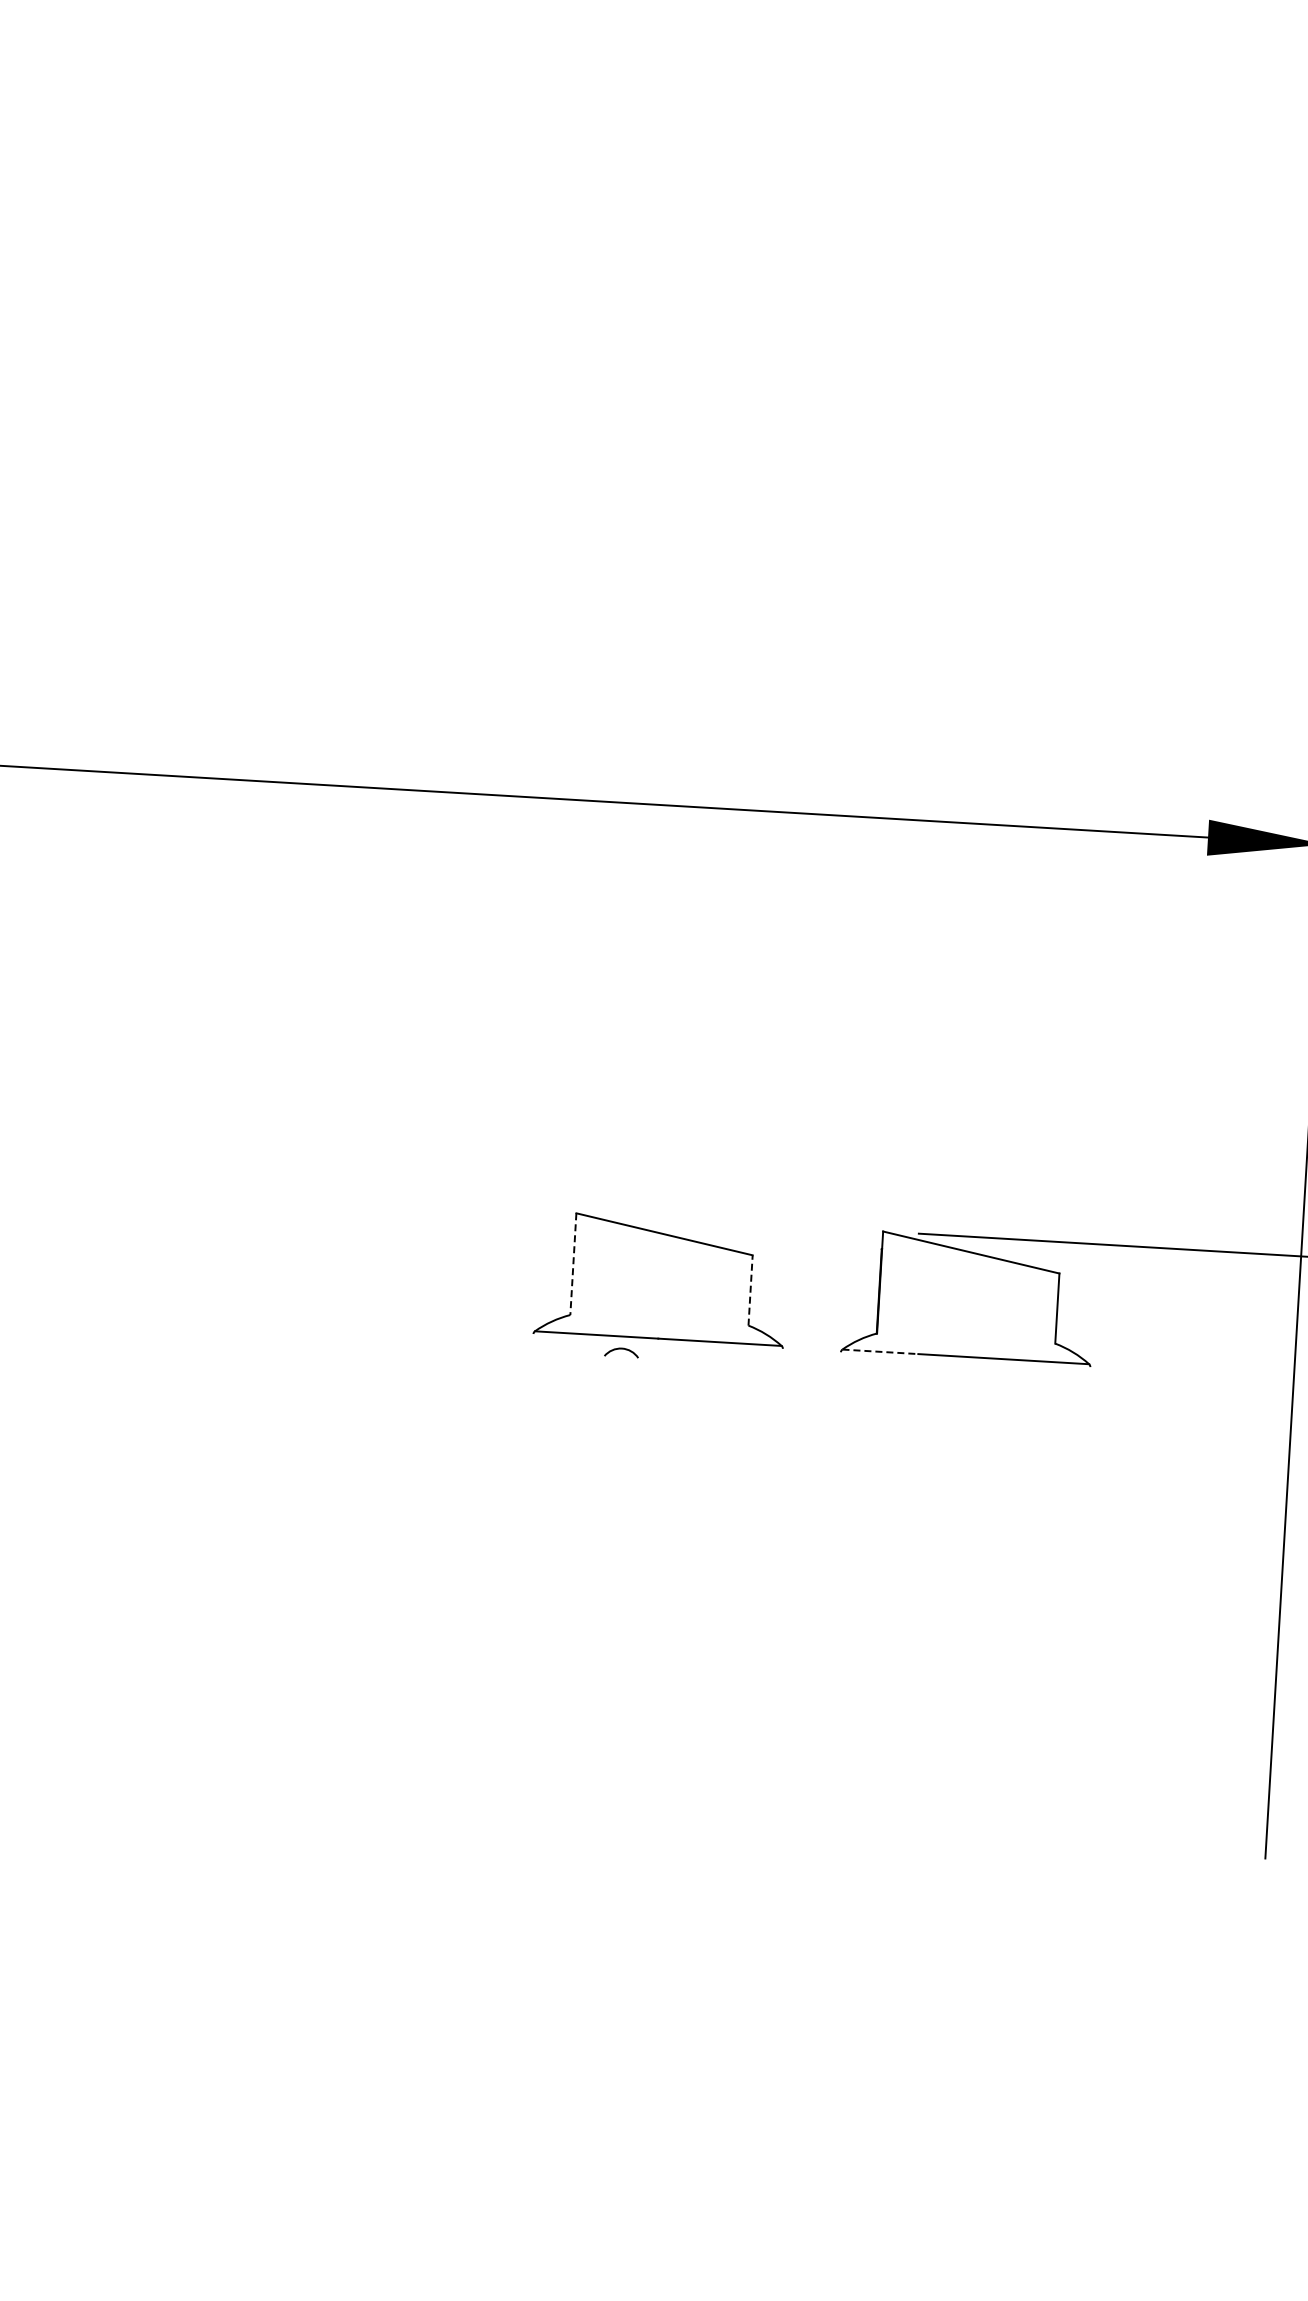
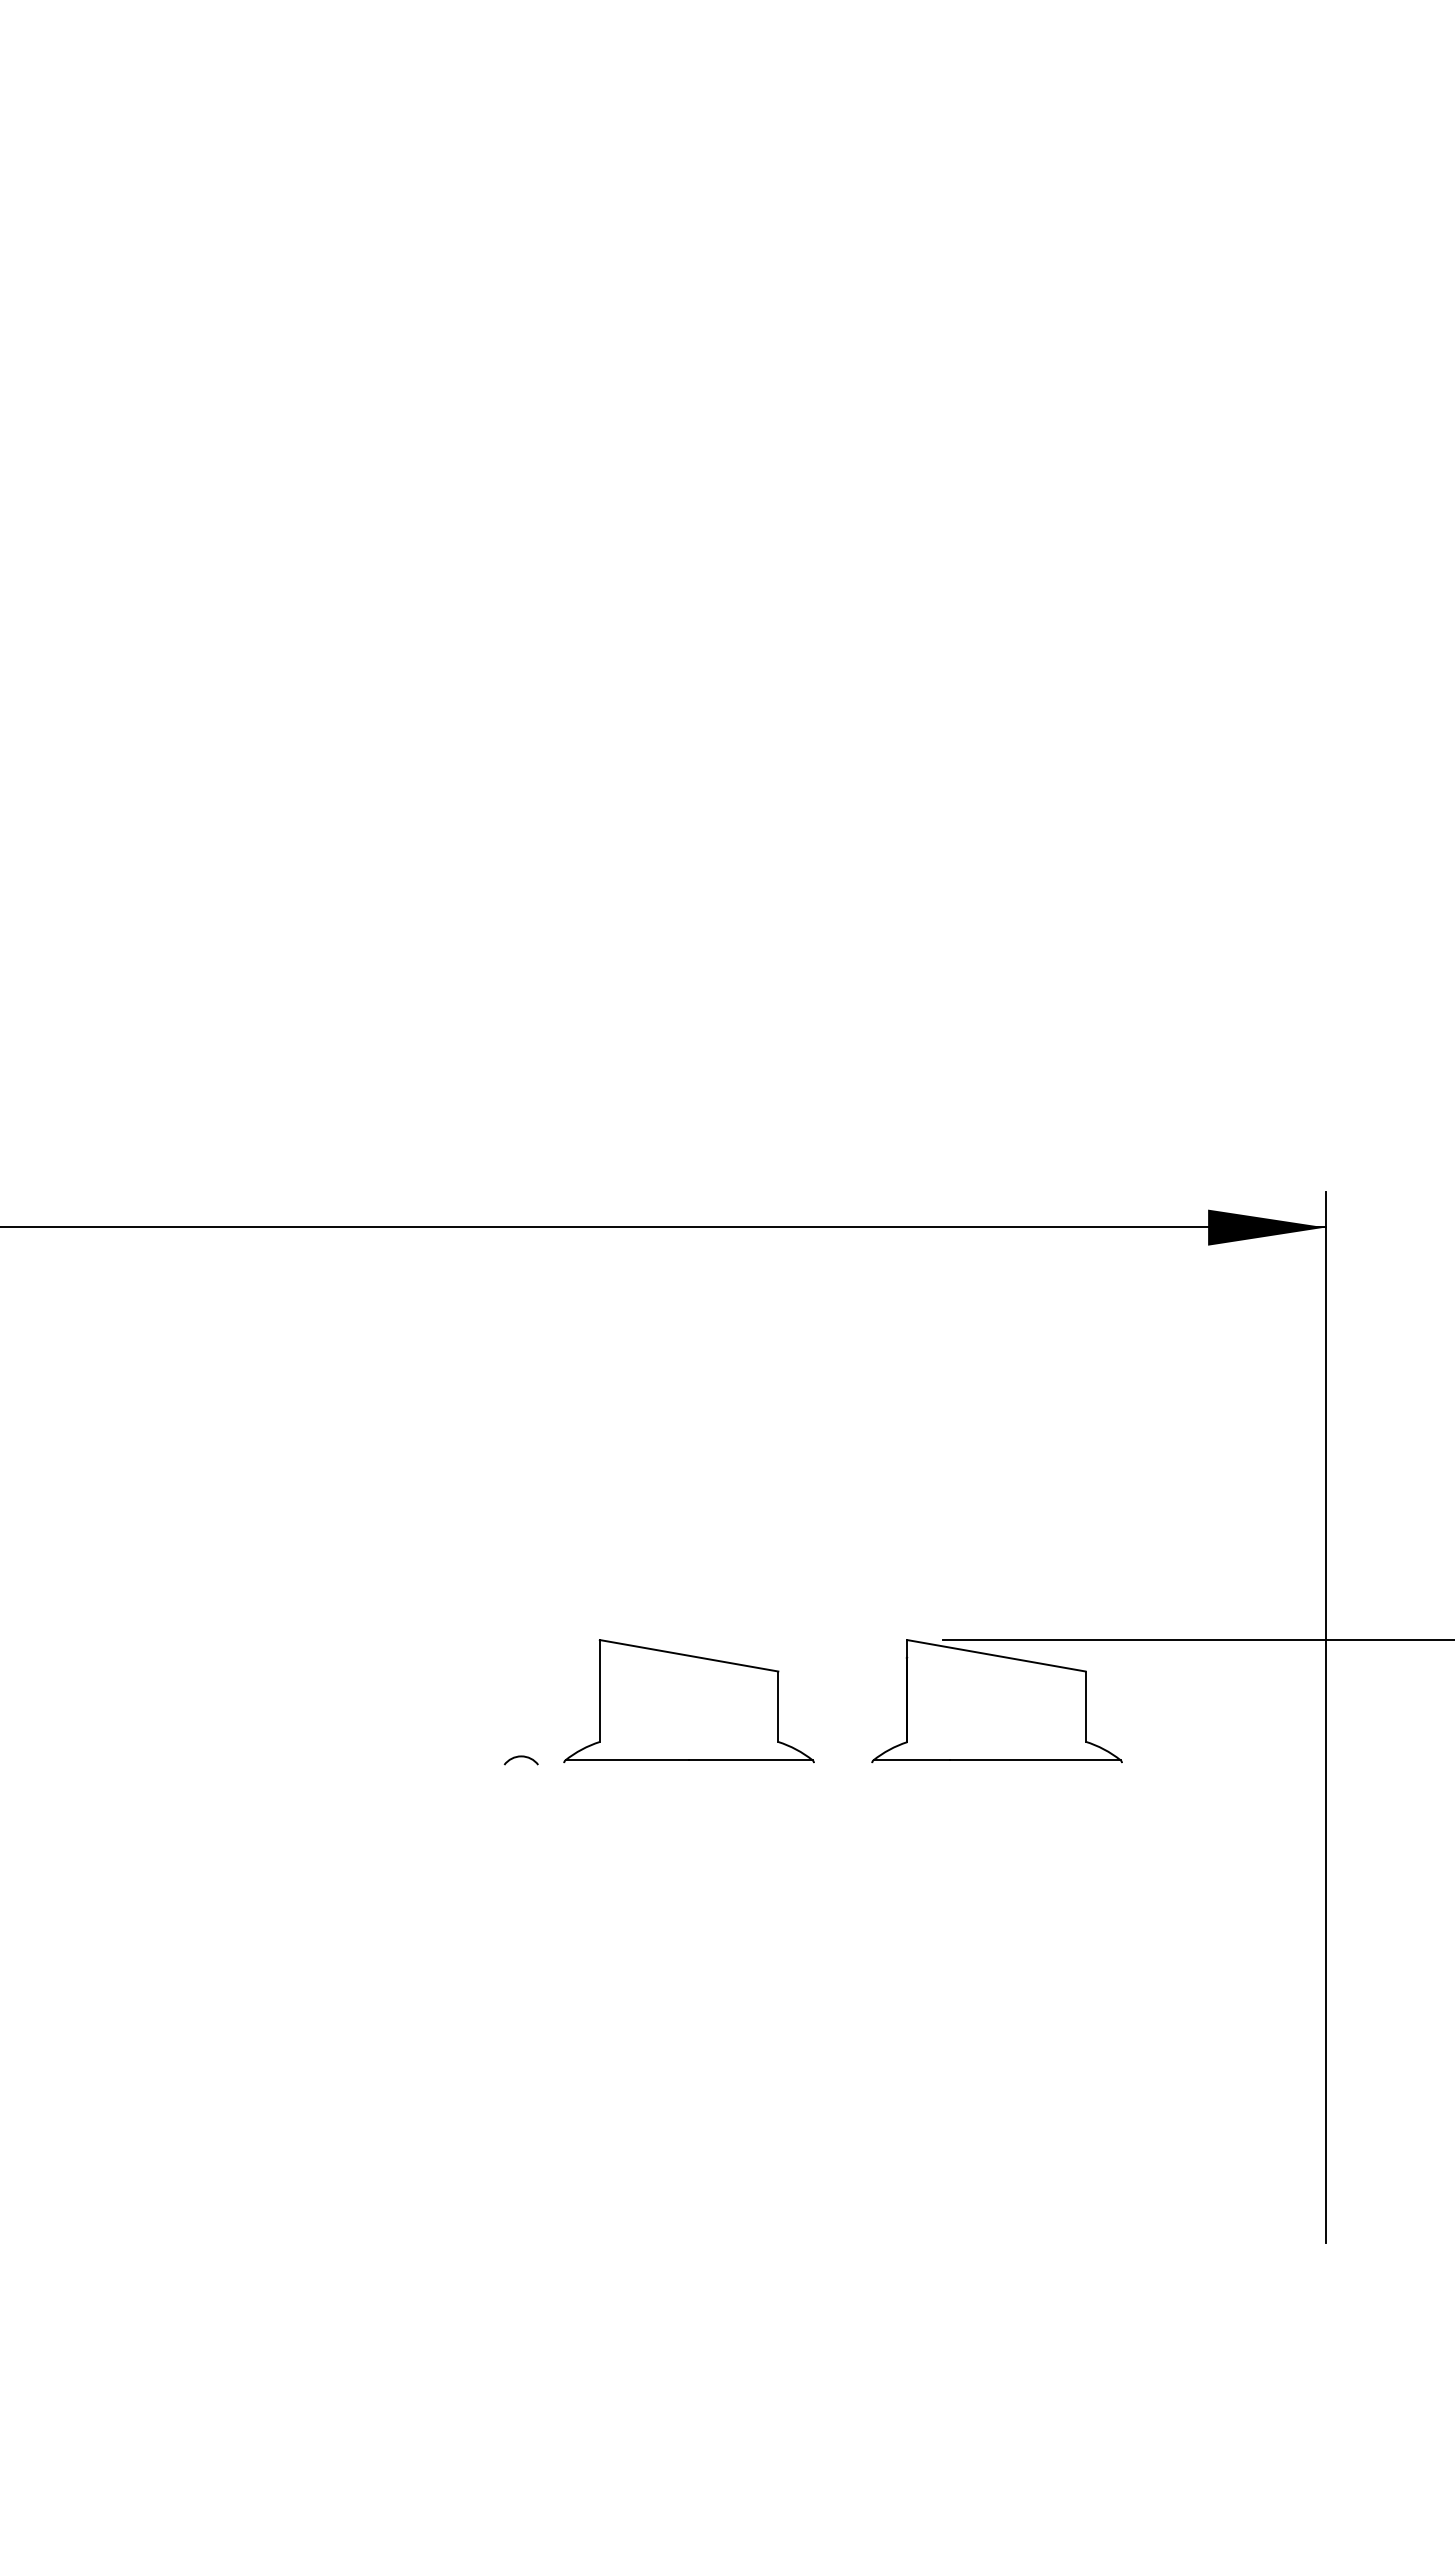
line: (572, 1264) -> (599, 1691), dashed -> solid
line: (750, 1290) -> (778, 1706), dashed -> solid
arc: (621, 1349) -> (520, 1757), moved
line: (881, 1352) -> (912, 1760), dashed -> solid

